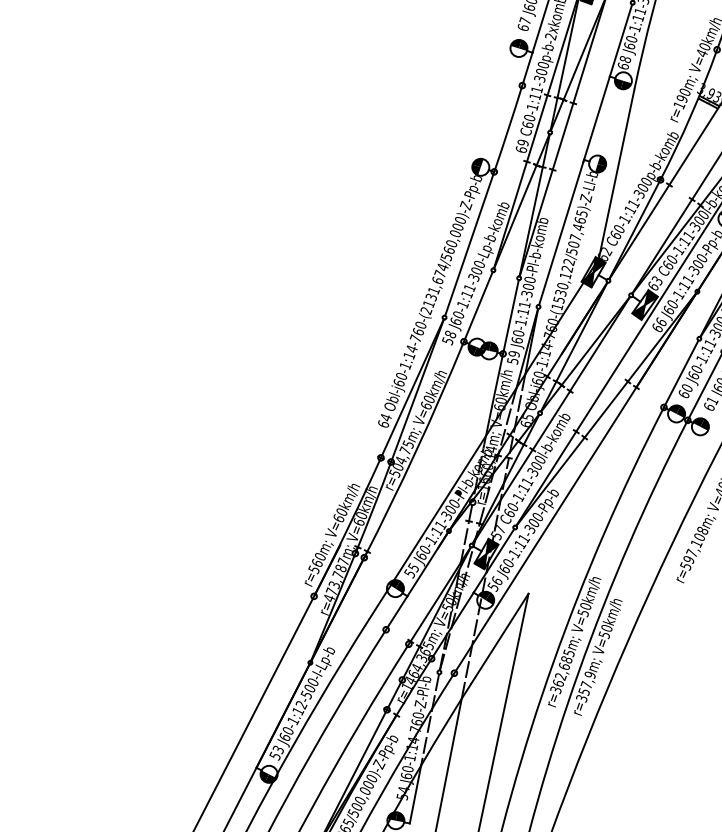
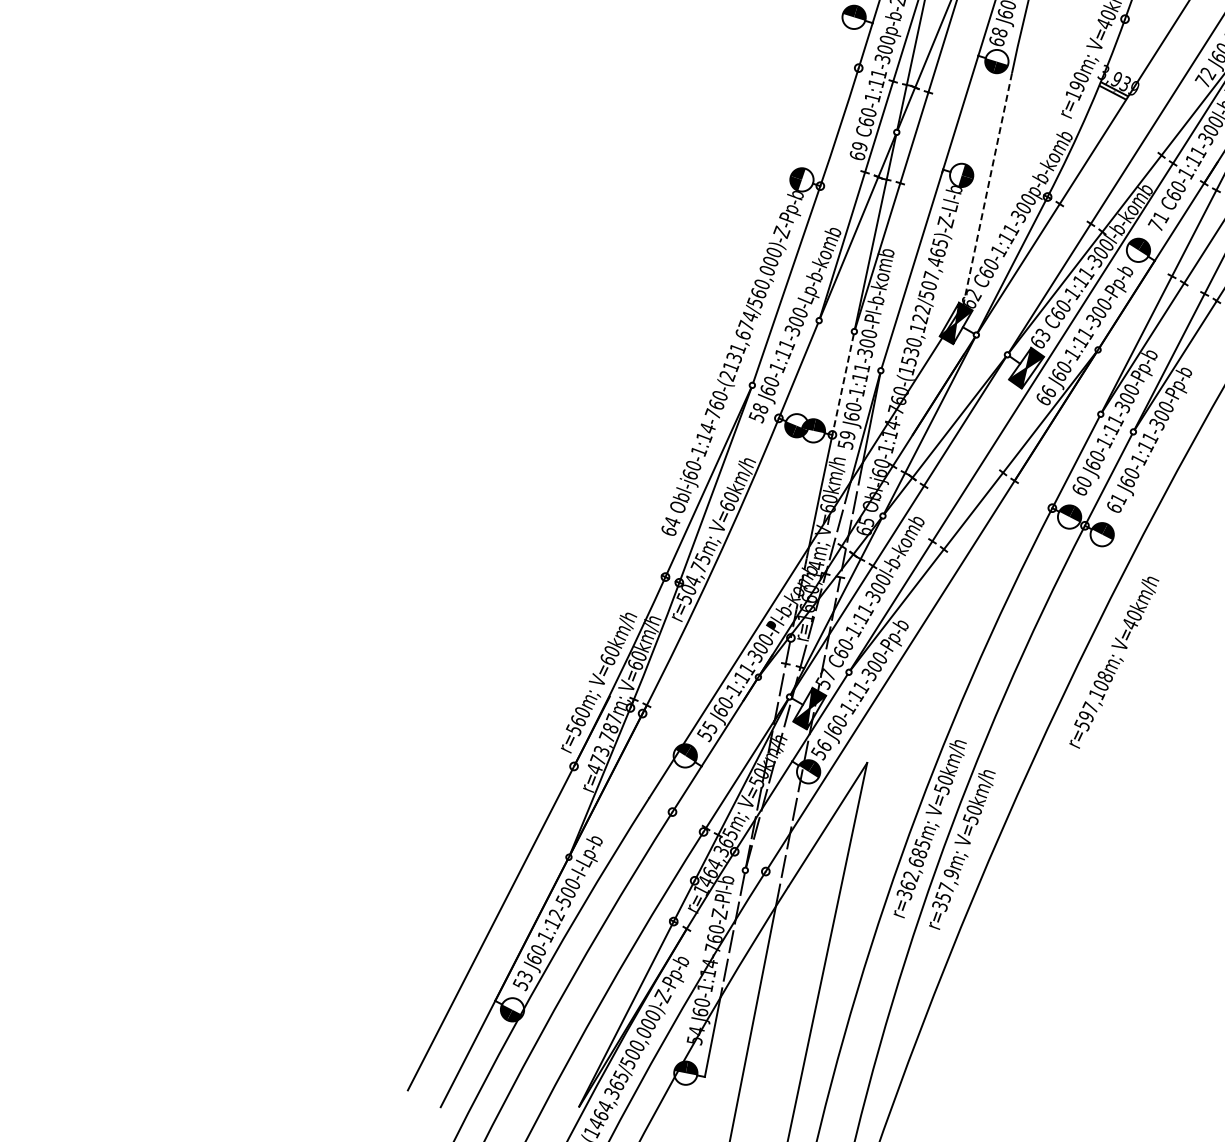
line: (616, 174) -> (987, 189), solid -> dashed
line: (511, 317) -> (843, 385), solid -> dashed

